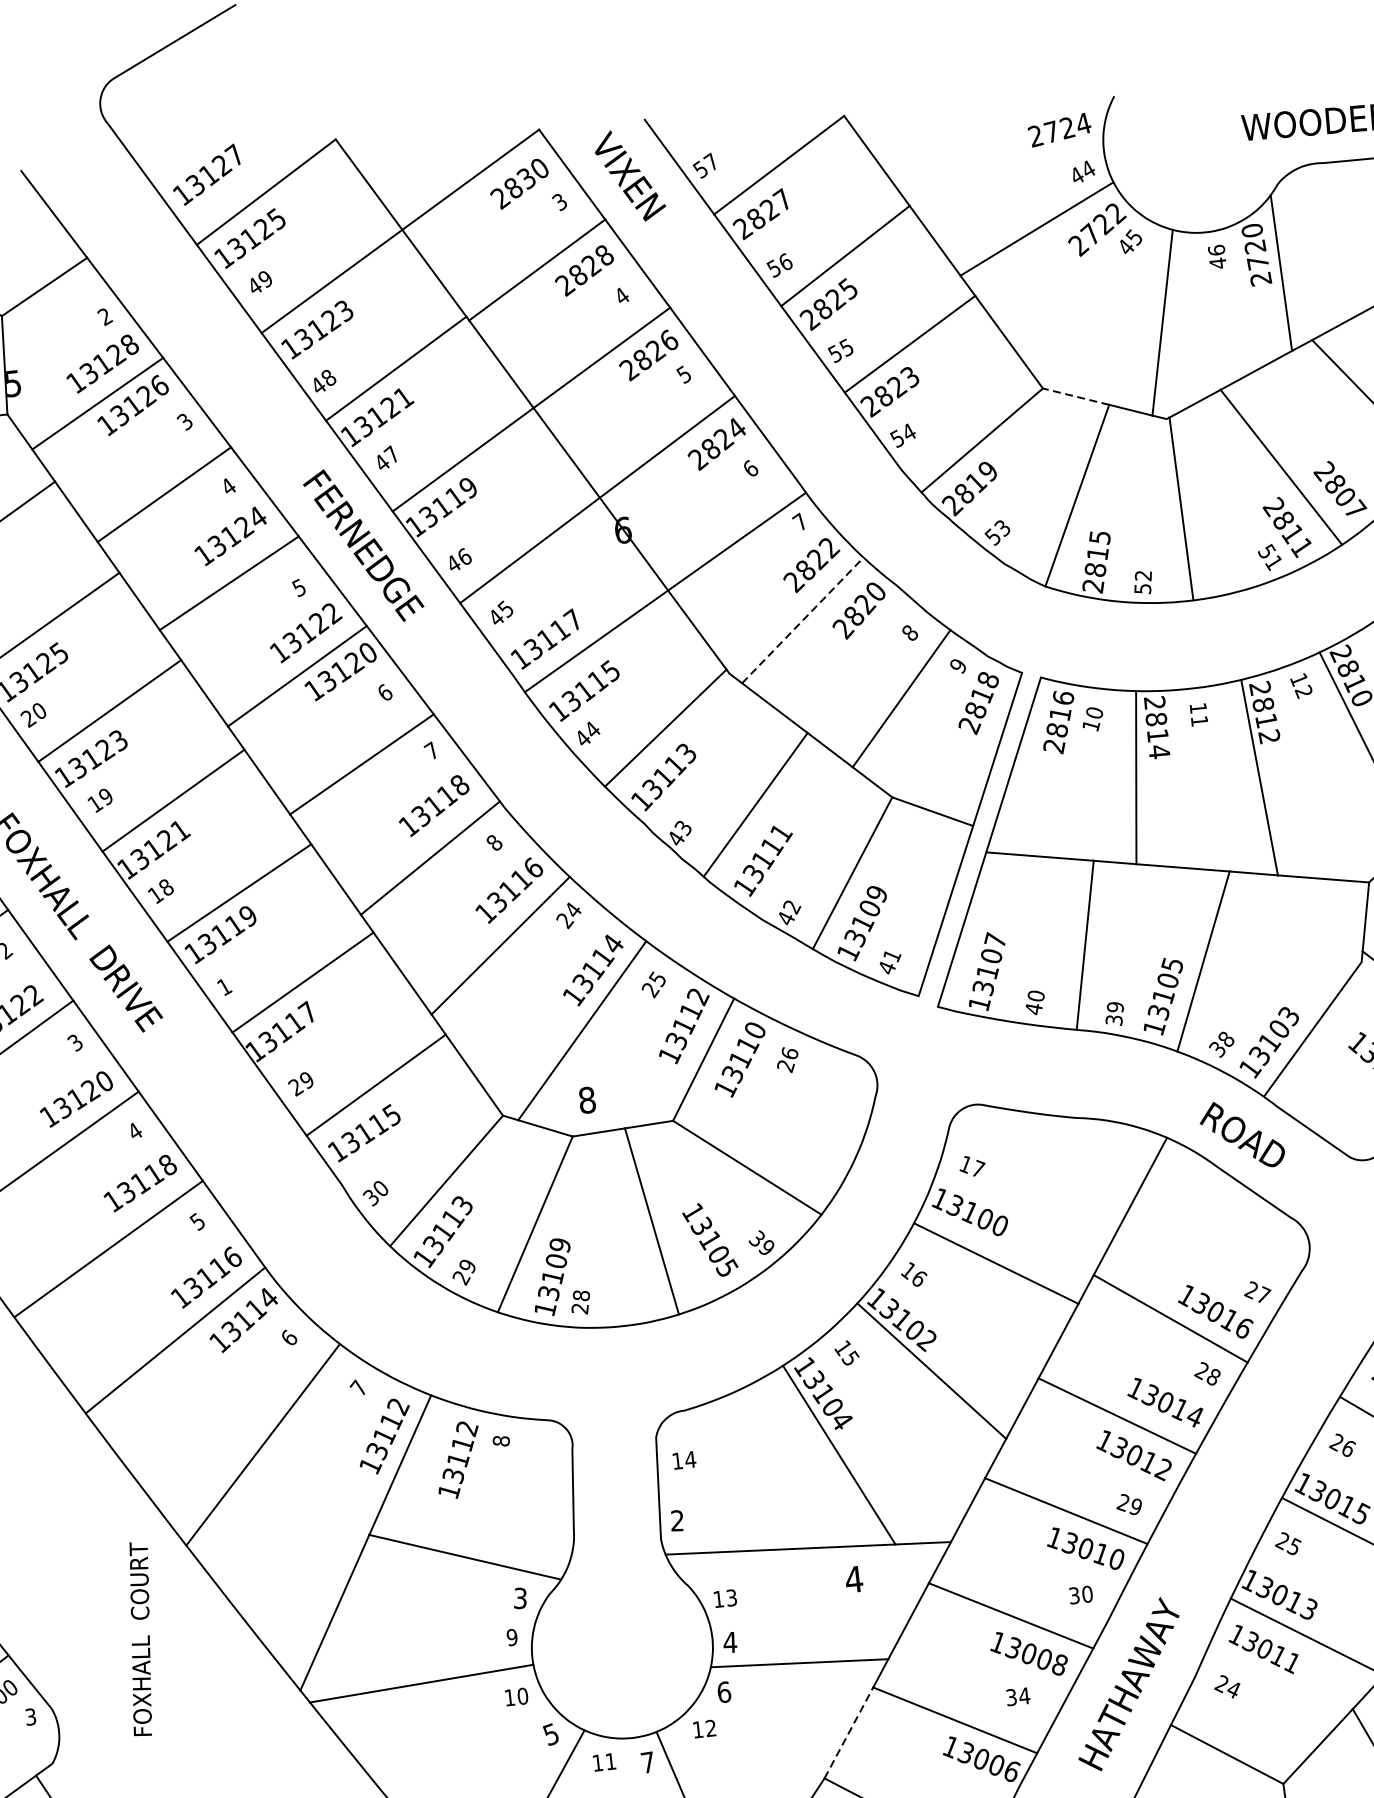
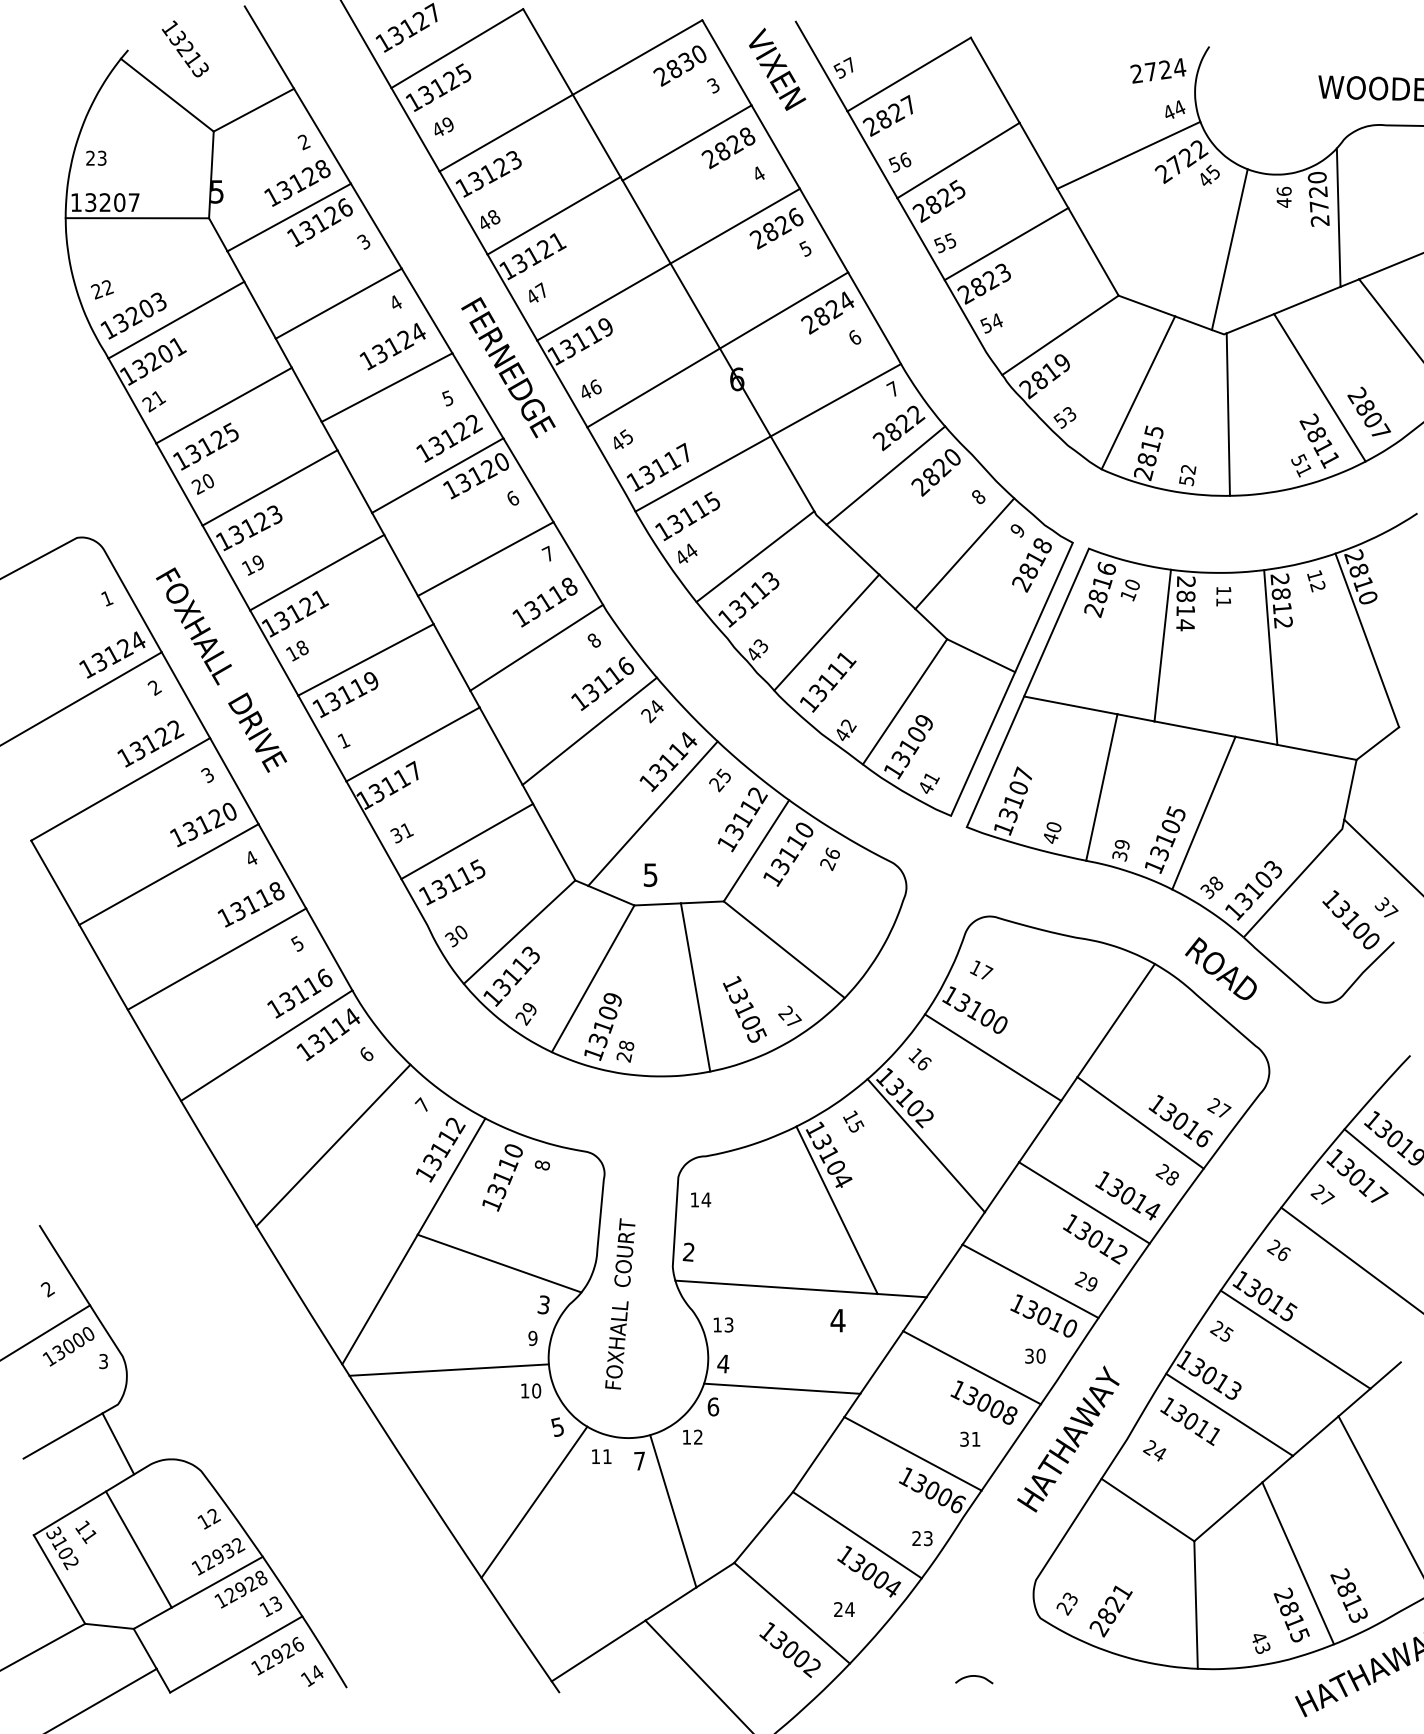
line: (1075, 396) -> (1146, 305), dashed -> solid
line: (803, 620) -> (886, 475), dashed -> solid
text: (301, 1084) -> (401, 833), 29 -> 31
text: (587, 1099) -> (650, 874), 8 -> 5
text: (761, 1242) -> (789, 1016), 39 -> 27
text: (466, 1429) -> (513, 1151), 13112 -> 13110
text: (140, 1638) -> (620, 1303), moved
text: (1023, 1696) -> (975, 1439), 34 -> 31
line: (848, 1732) -> (818, 1454), dashed -> solid

